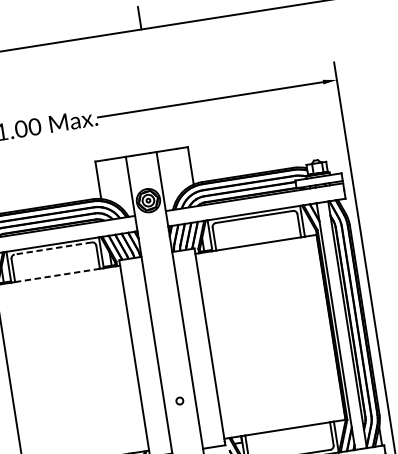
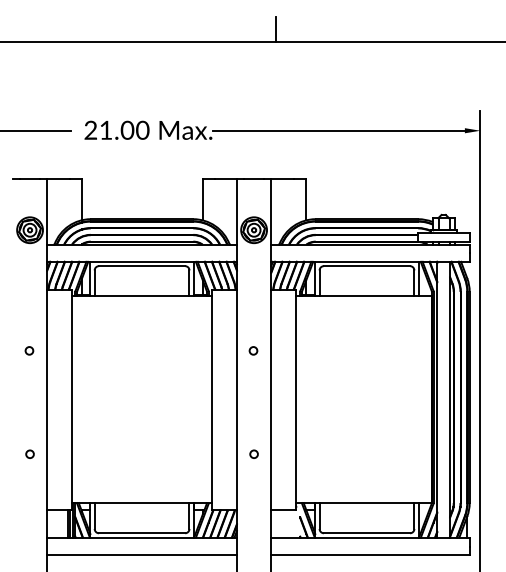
line: (52, 248) -> (141, 266), dashed -> solid
line: (57, 275) -> (141, 296), dashed -> solid
circle: (164, 308) -> (253, 350), added

